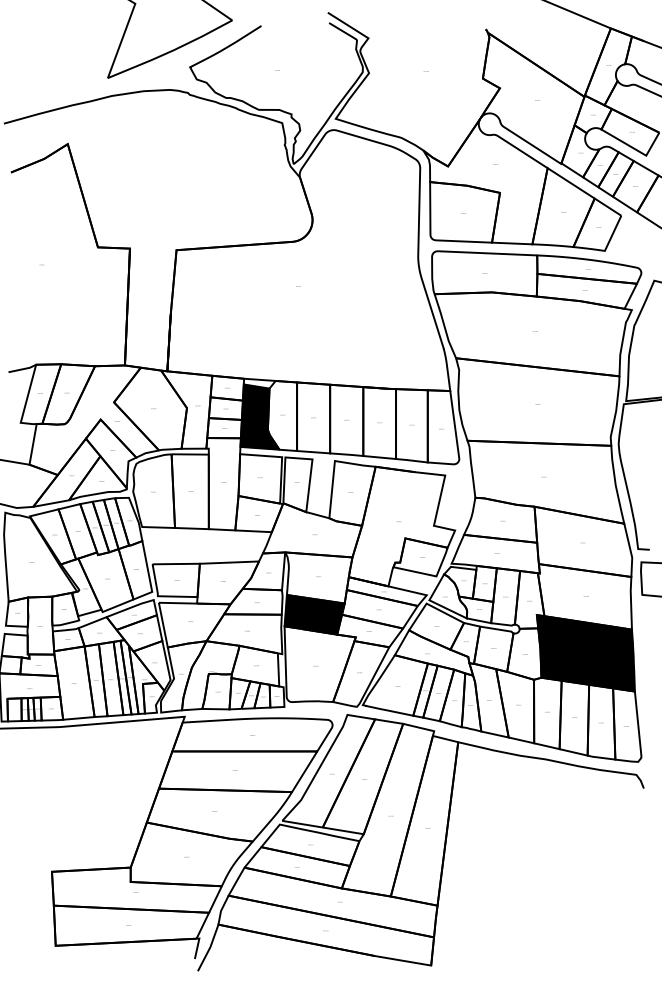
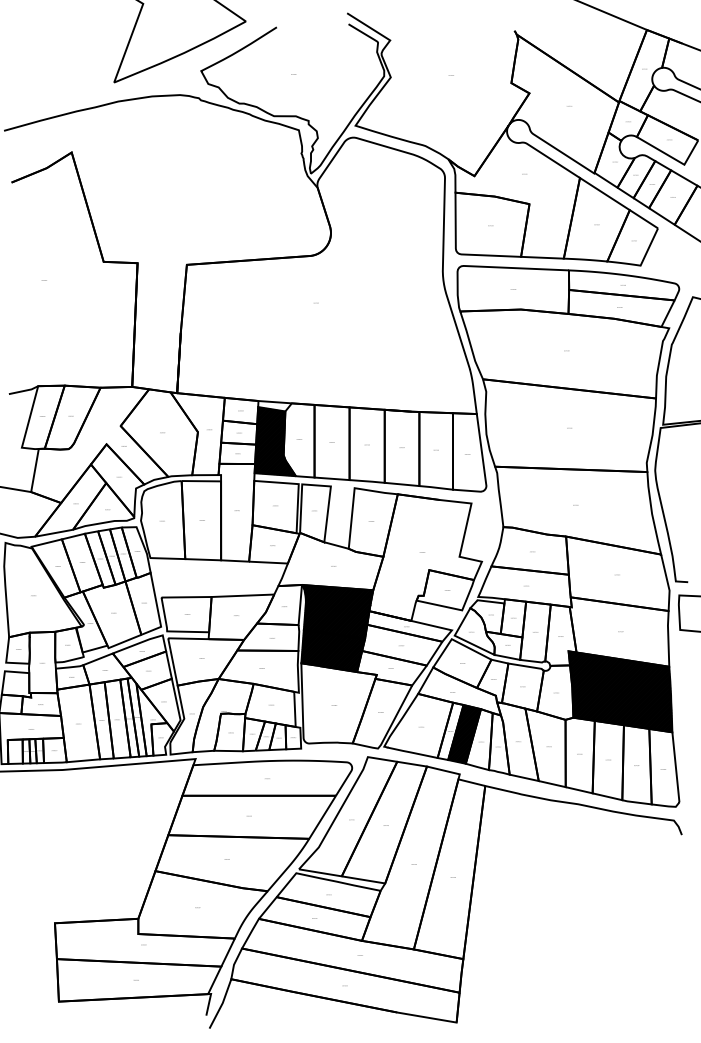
hatch: (318, 577) -> (337, 611), added
hatch: (438, 692) -> (464, 733), added

